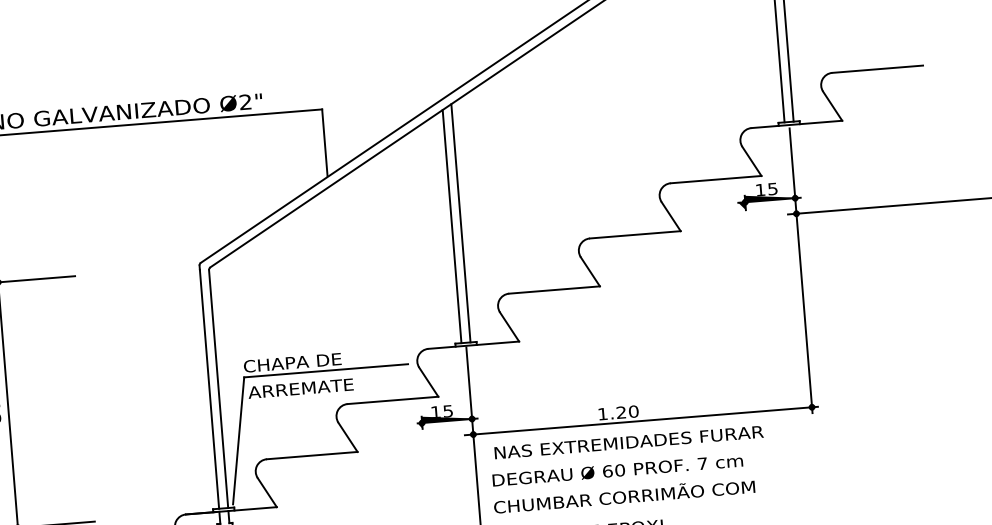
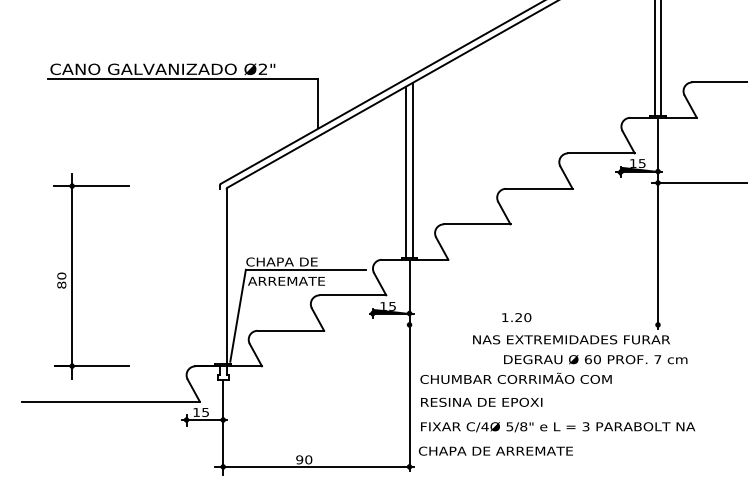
line: (208, 389) -> (219, 276), removed
line: (640, 420) -> (532, 324), removed
text: (628, 442) -> (571, 339), moved
text: (617, 470) -> (595, 359), moved

